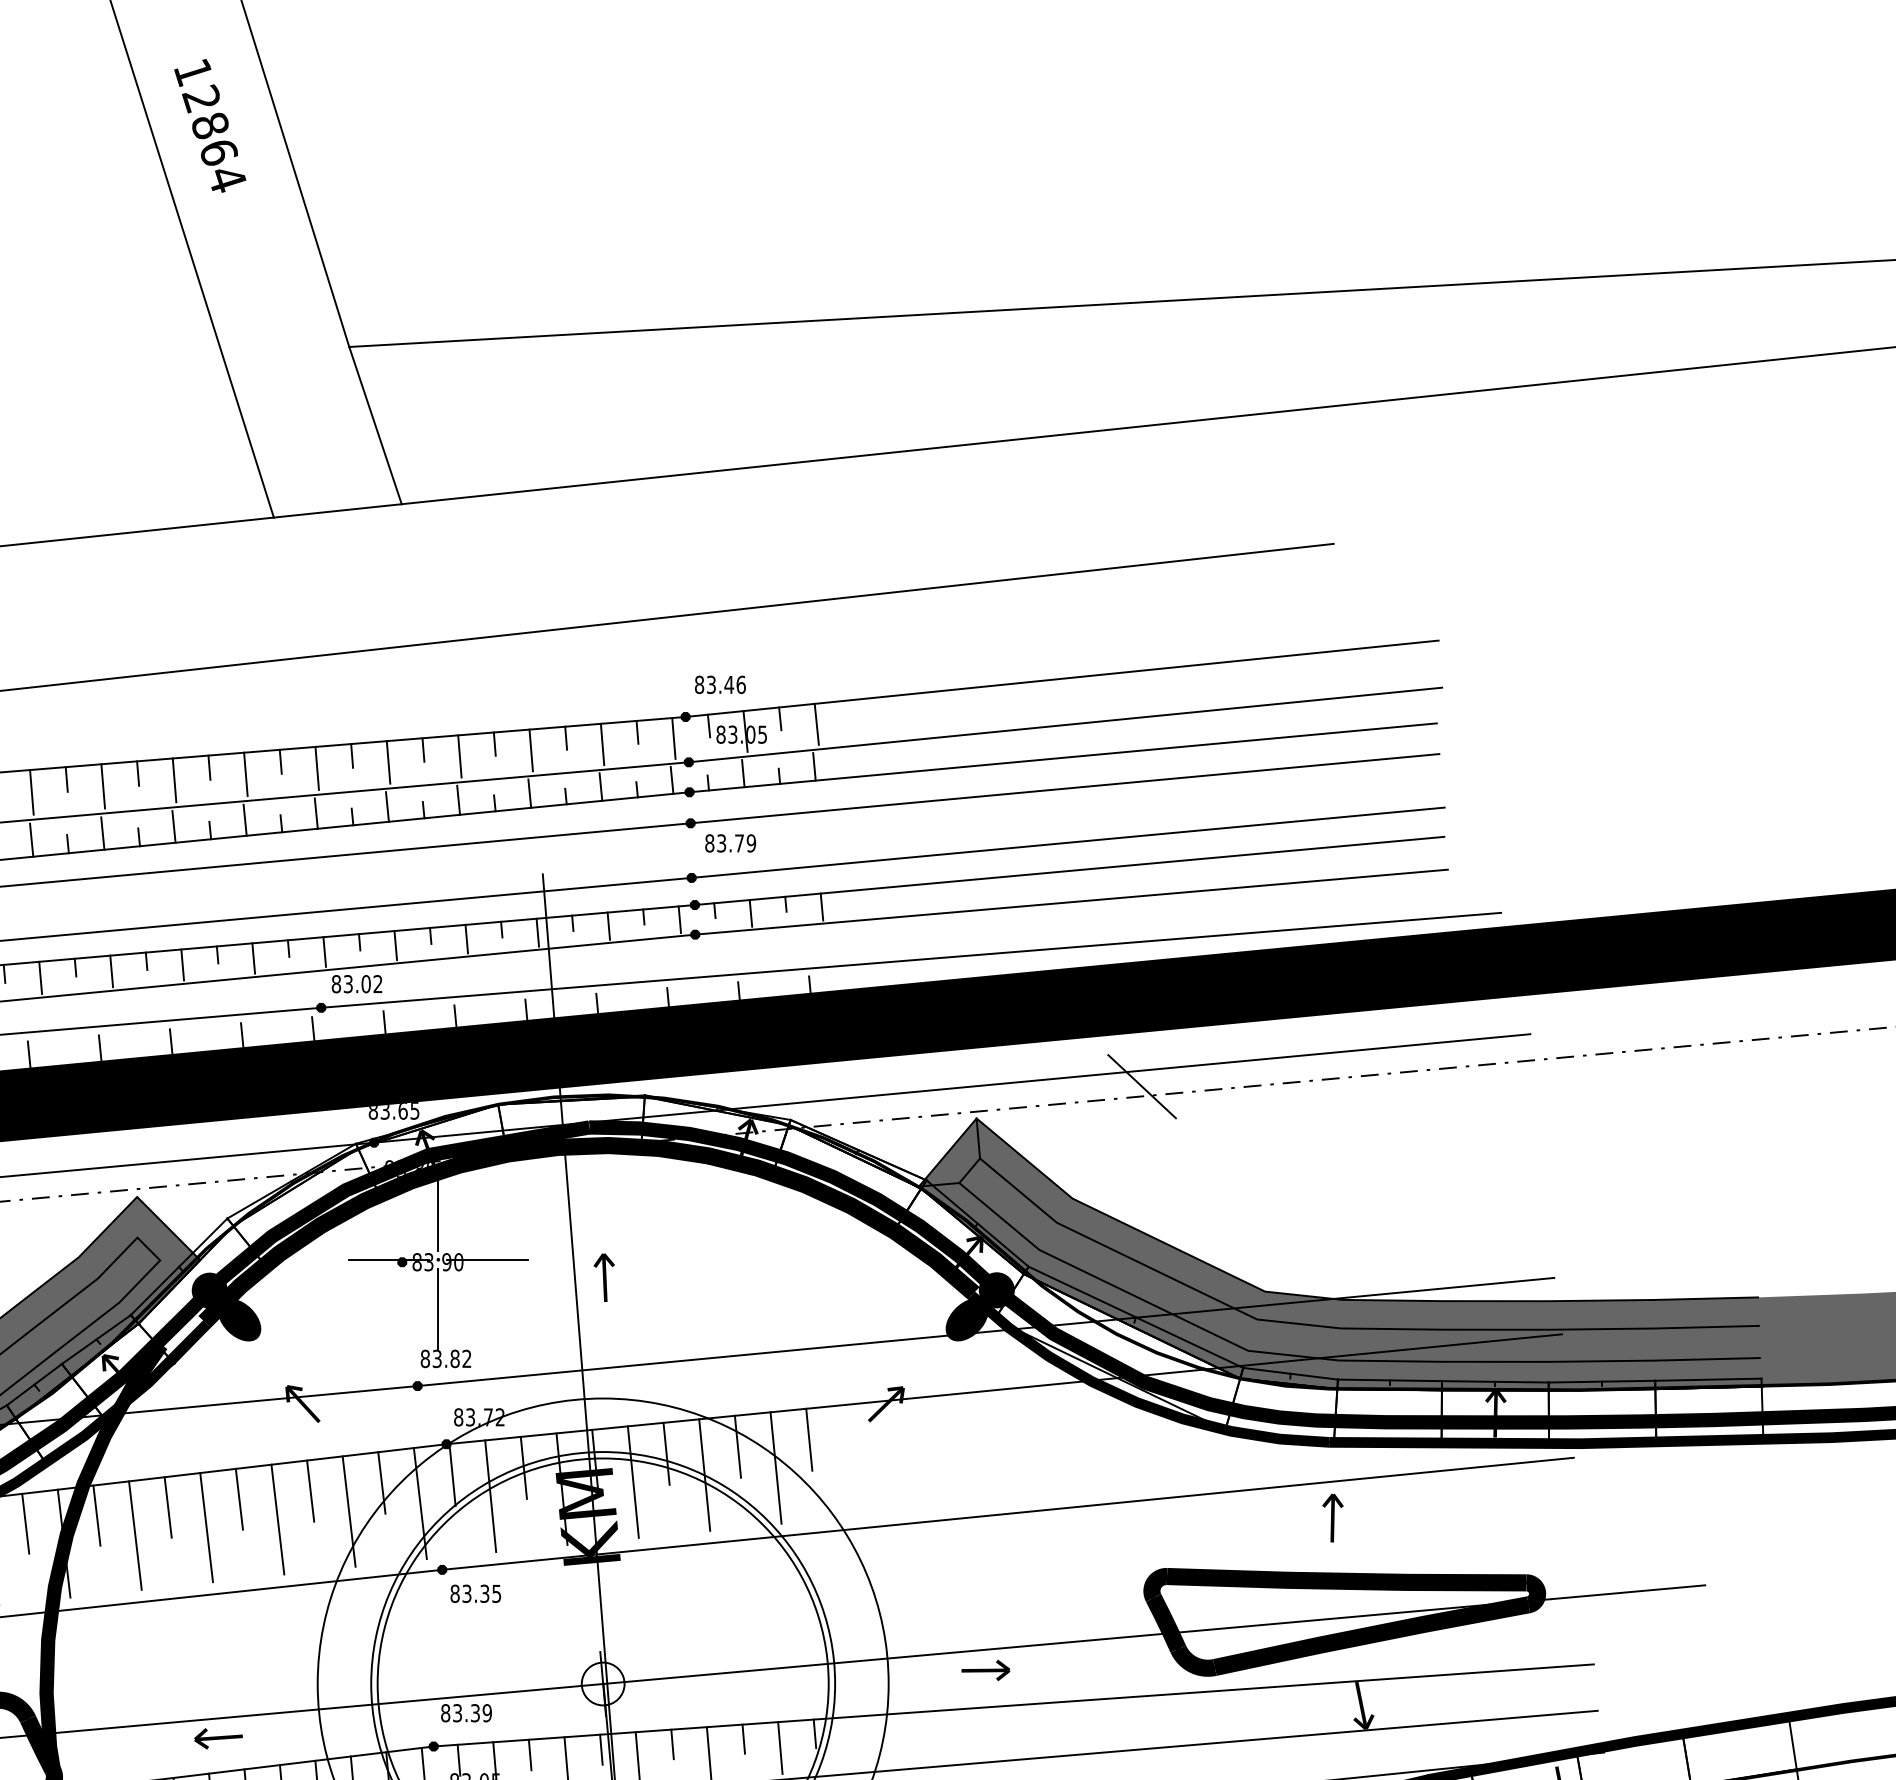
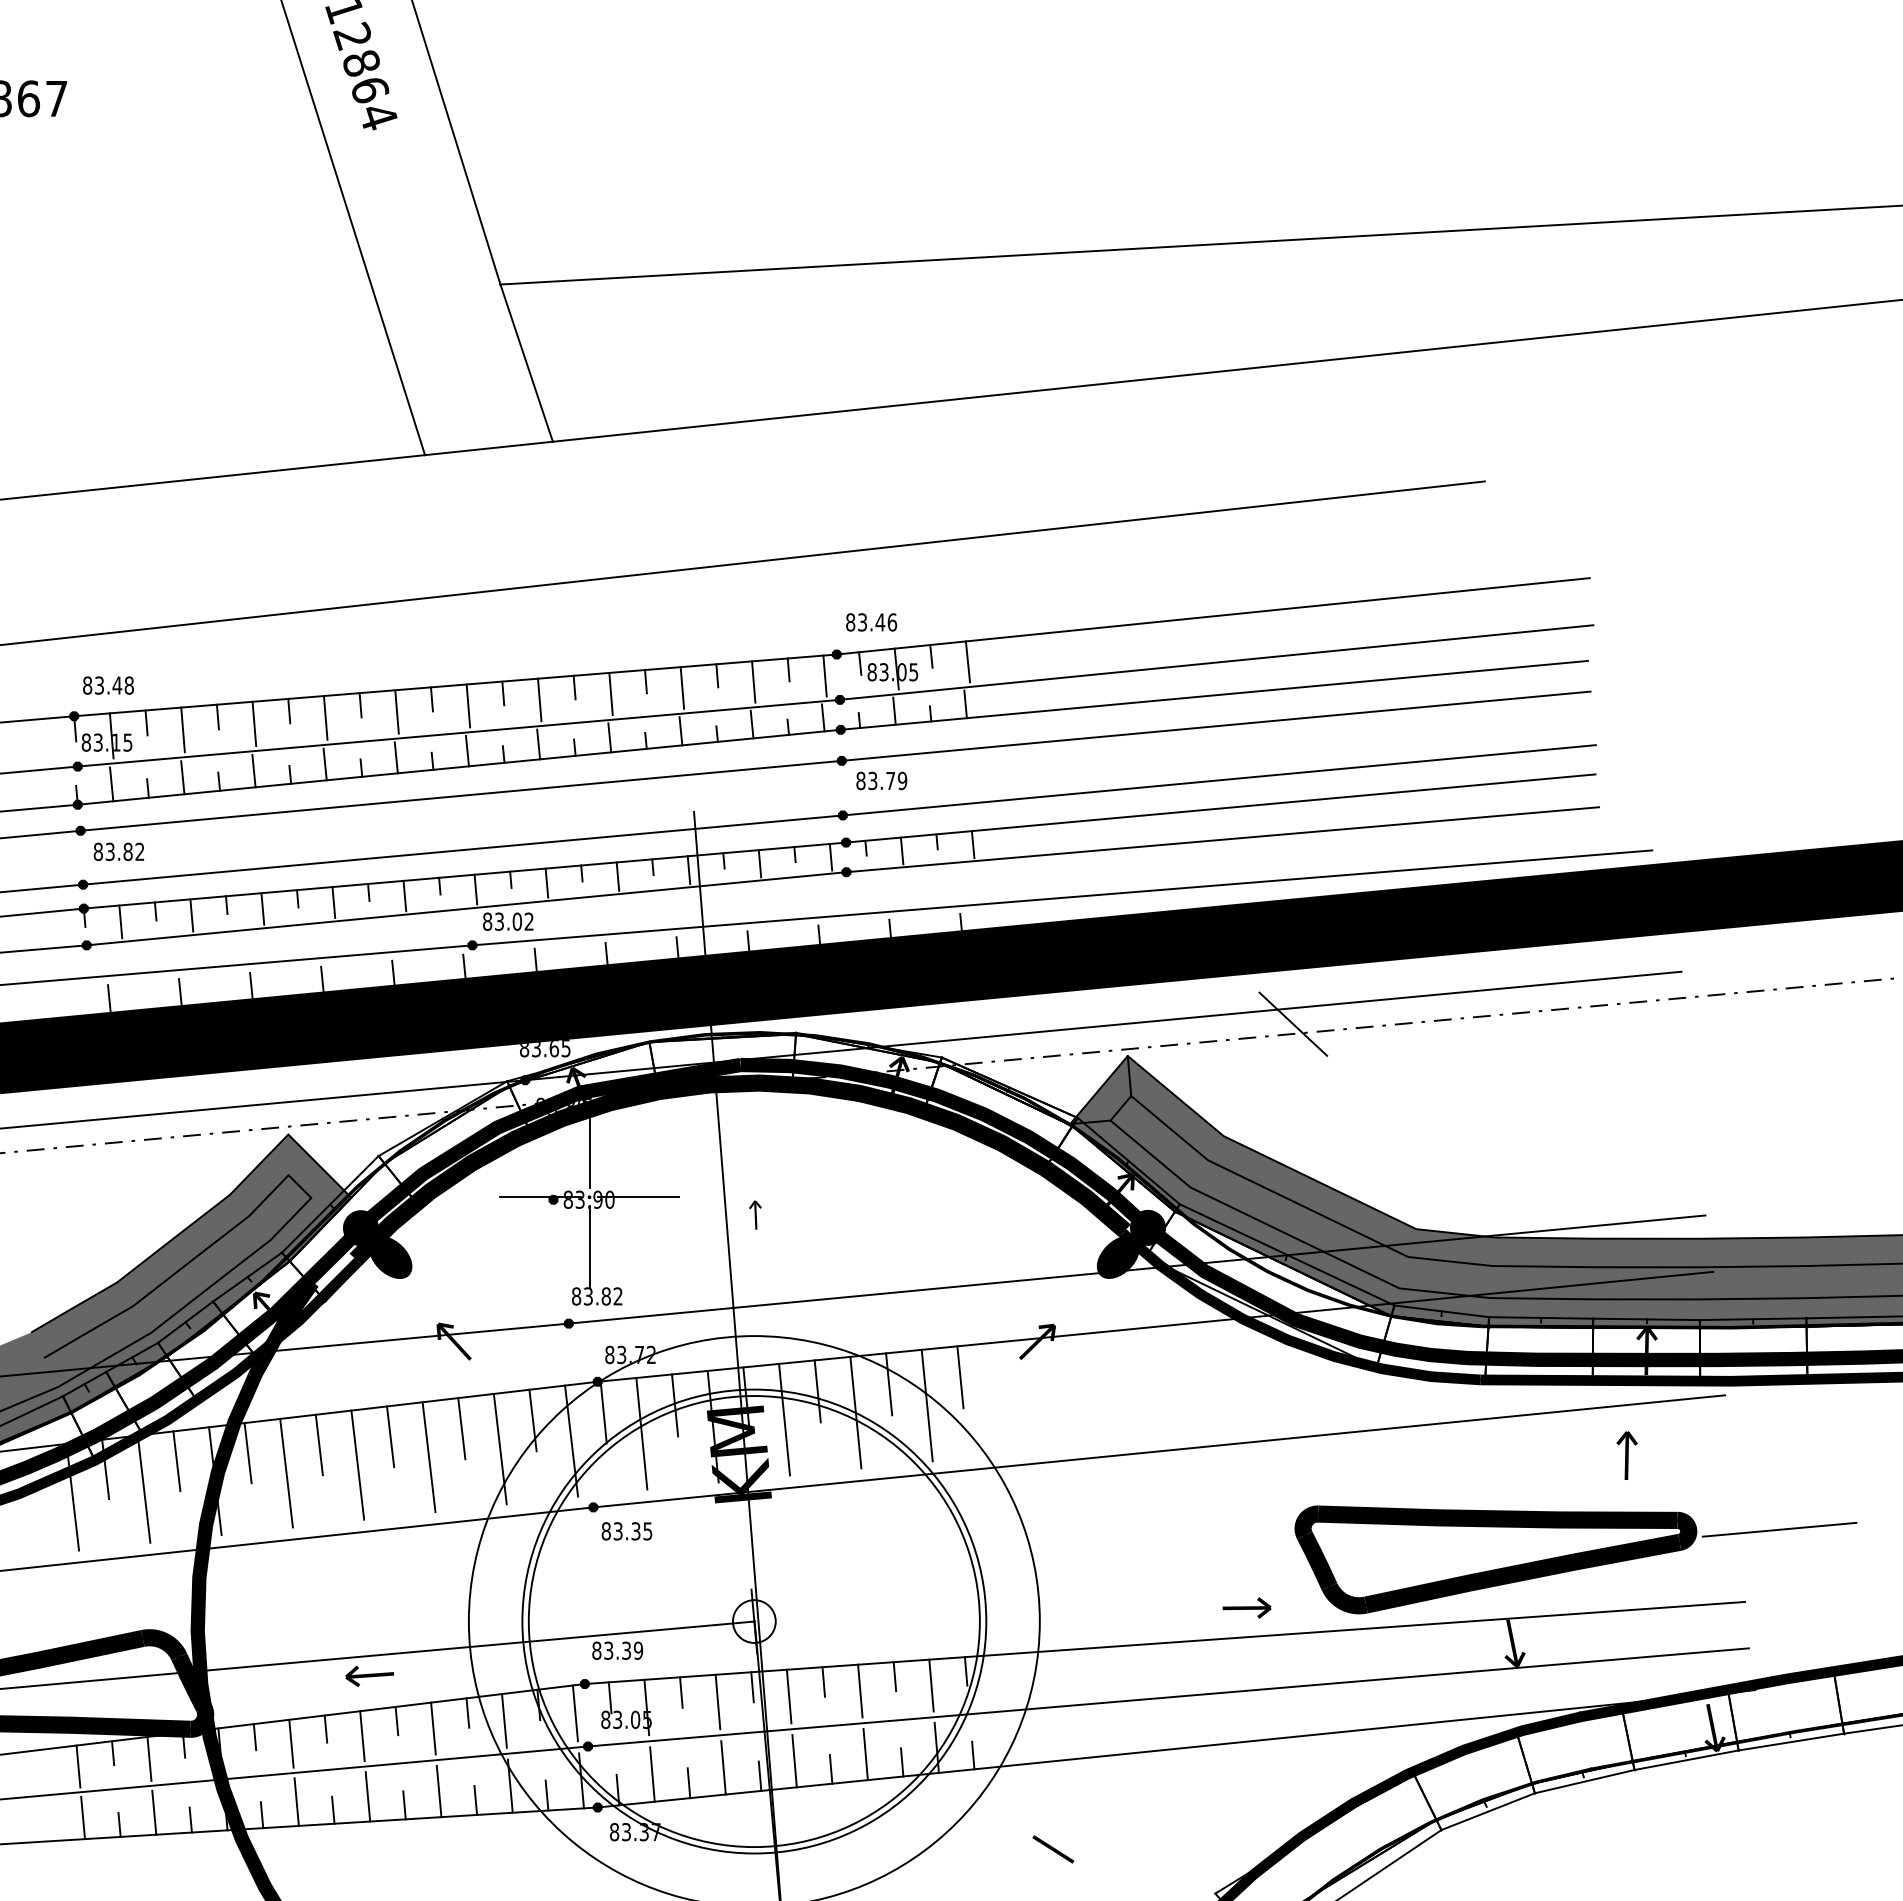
part: (604, 1276) -> (755, 1214), size x0.6
part: (1332, 1517) -> (1626, 1455), moved
line: (1076, 1640) -> (1227, 1578), removed
part: (985, 1669) -> (1246, 1607), moved

